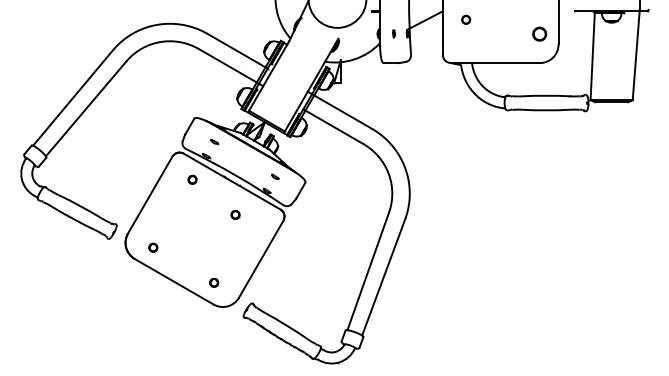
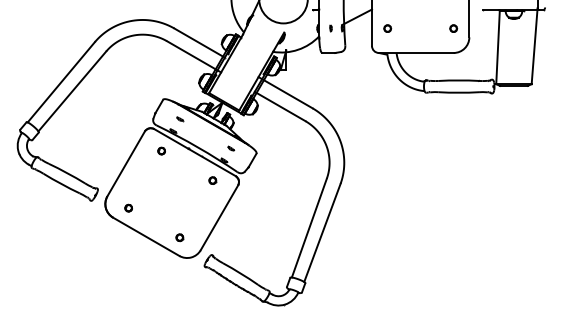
part: (465, 19) -> (387, 28), moved
part: (539, 33) -> (453, 28), size x0.62
part: (235, 214) -> (212, 180), moved

